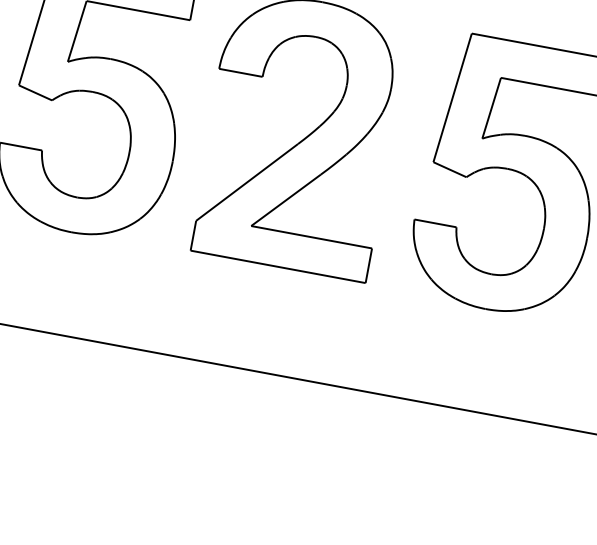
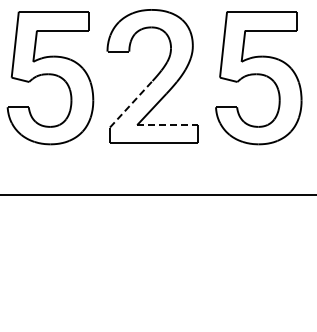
line: (247, 182) -> (131, 104), solid -> dashed
line: (313, 238) -> (168, 125), solid -> dashed

